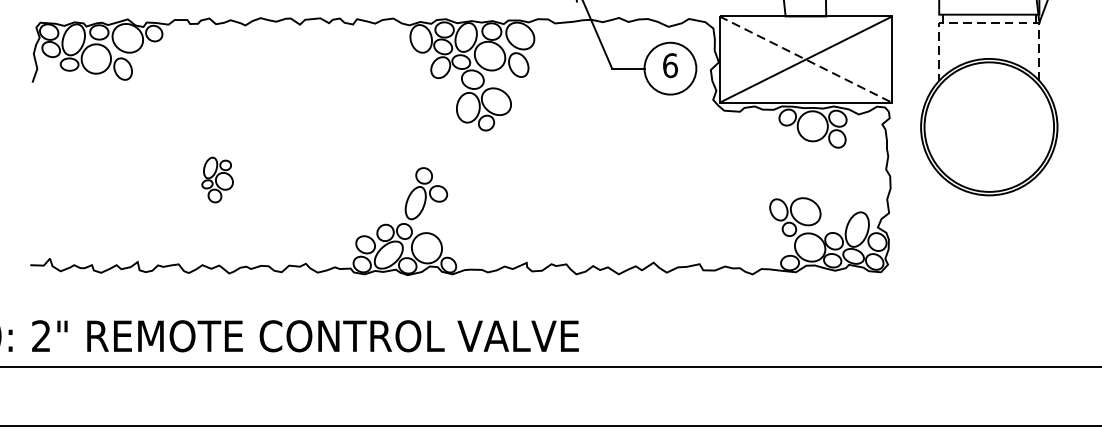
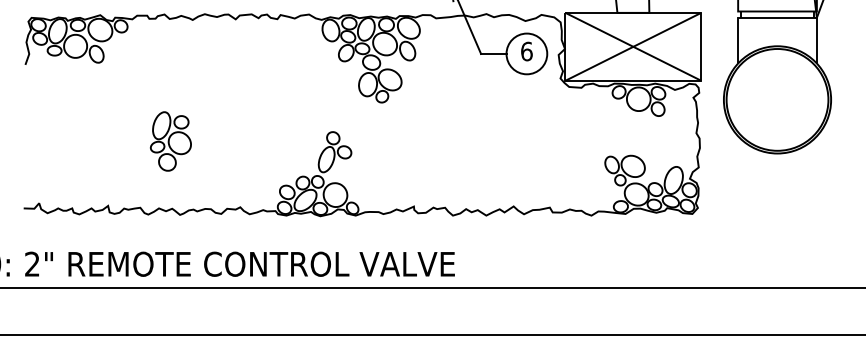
line: (989, 22) -> (777, 17), dashed -> solid
line: (806, 59) -> (633, 46), dashed -> solid
part: (217, 180) -> (170, 141), size x1.67

